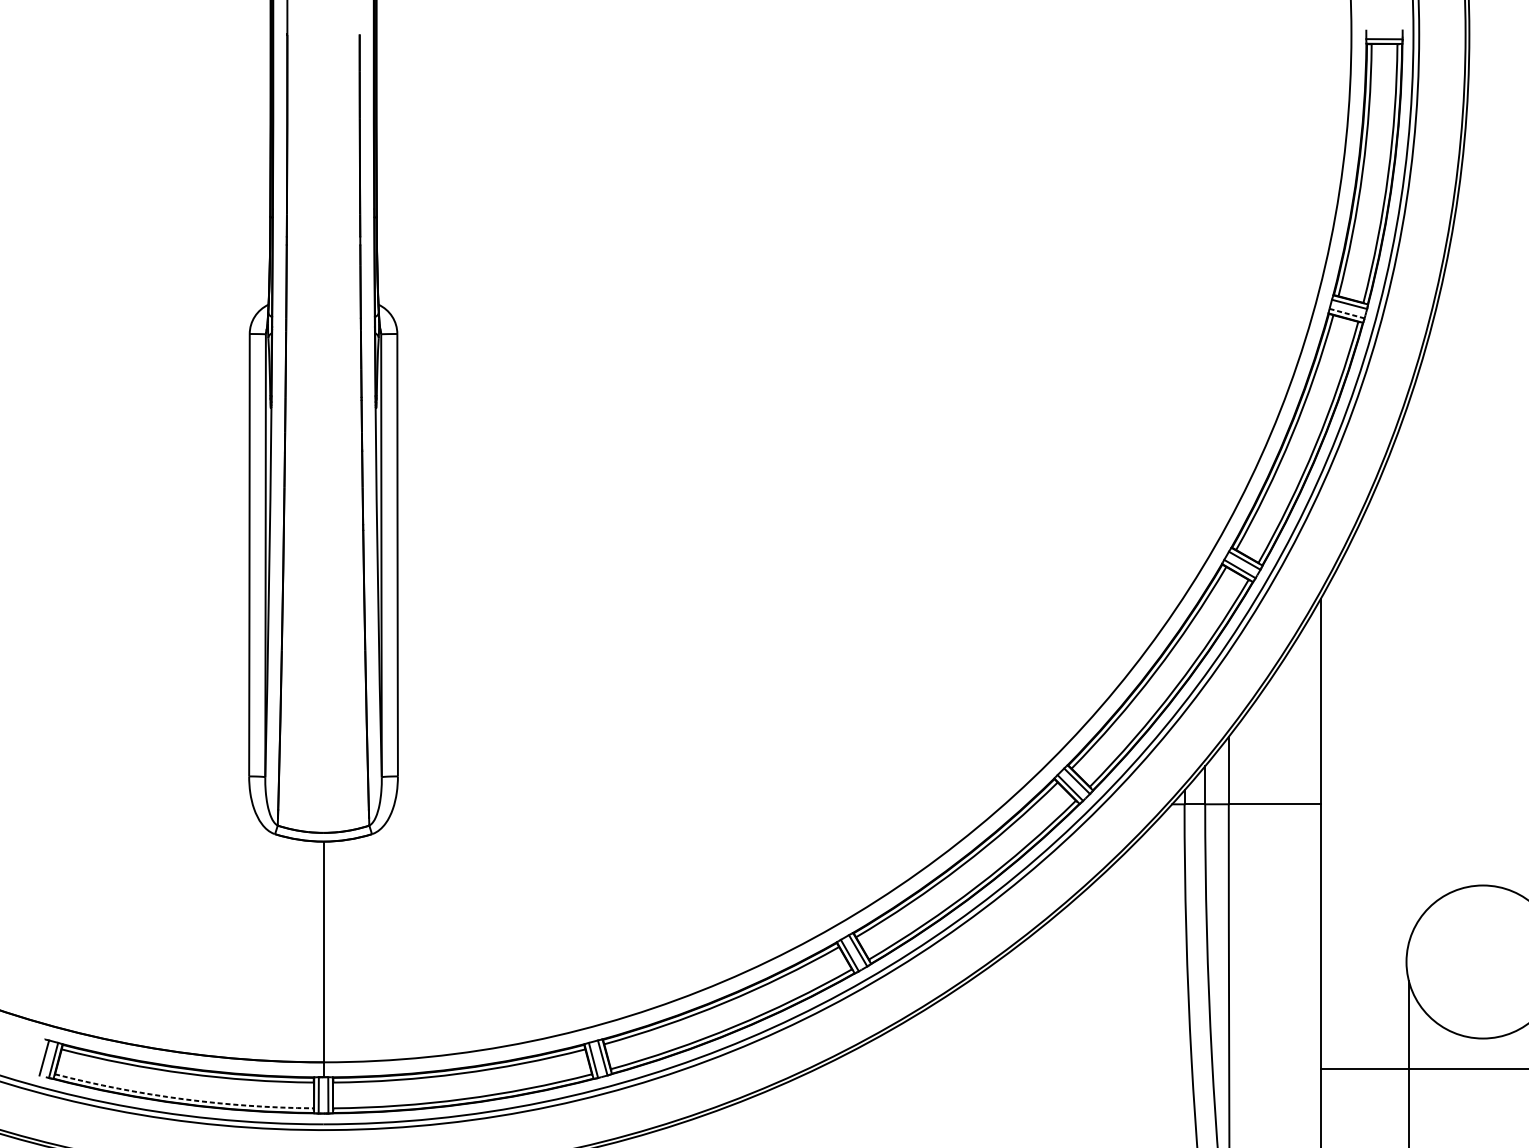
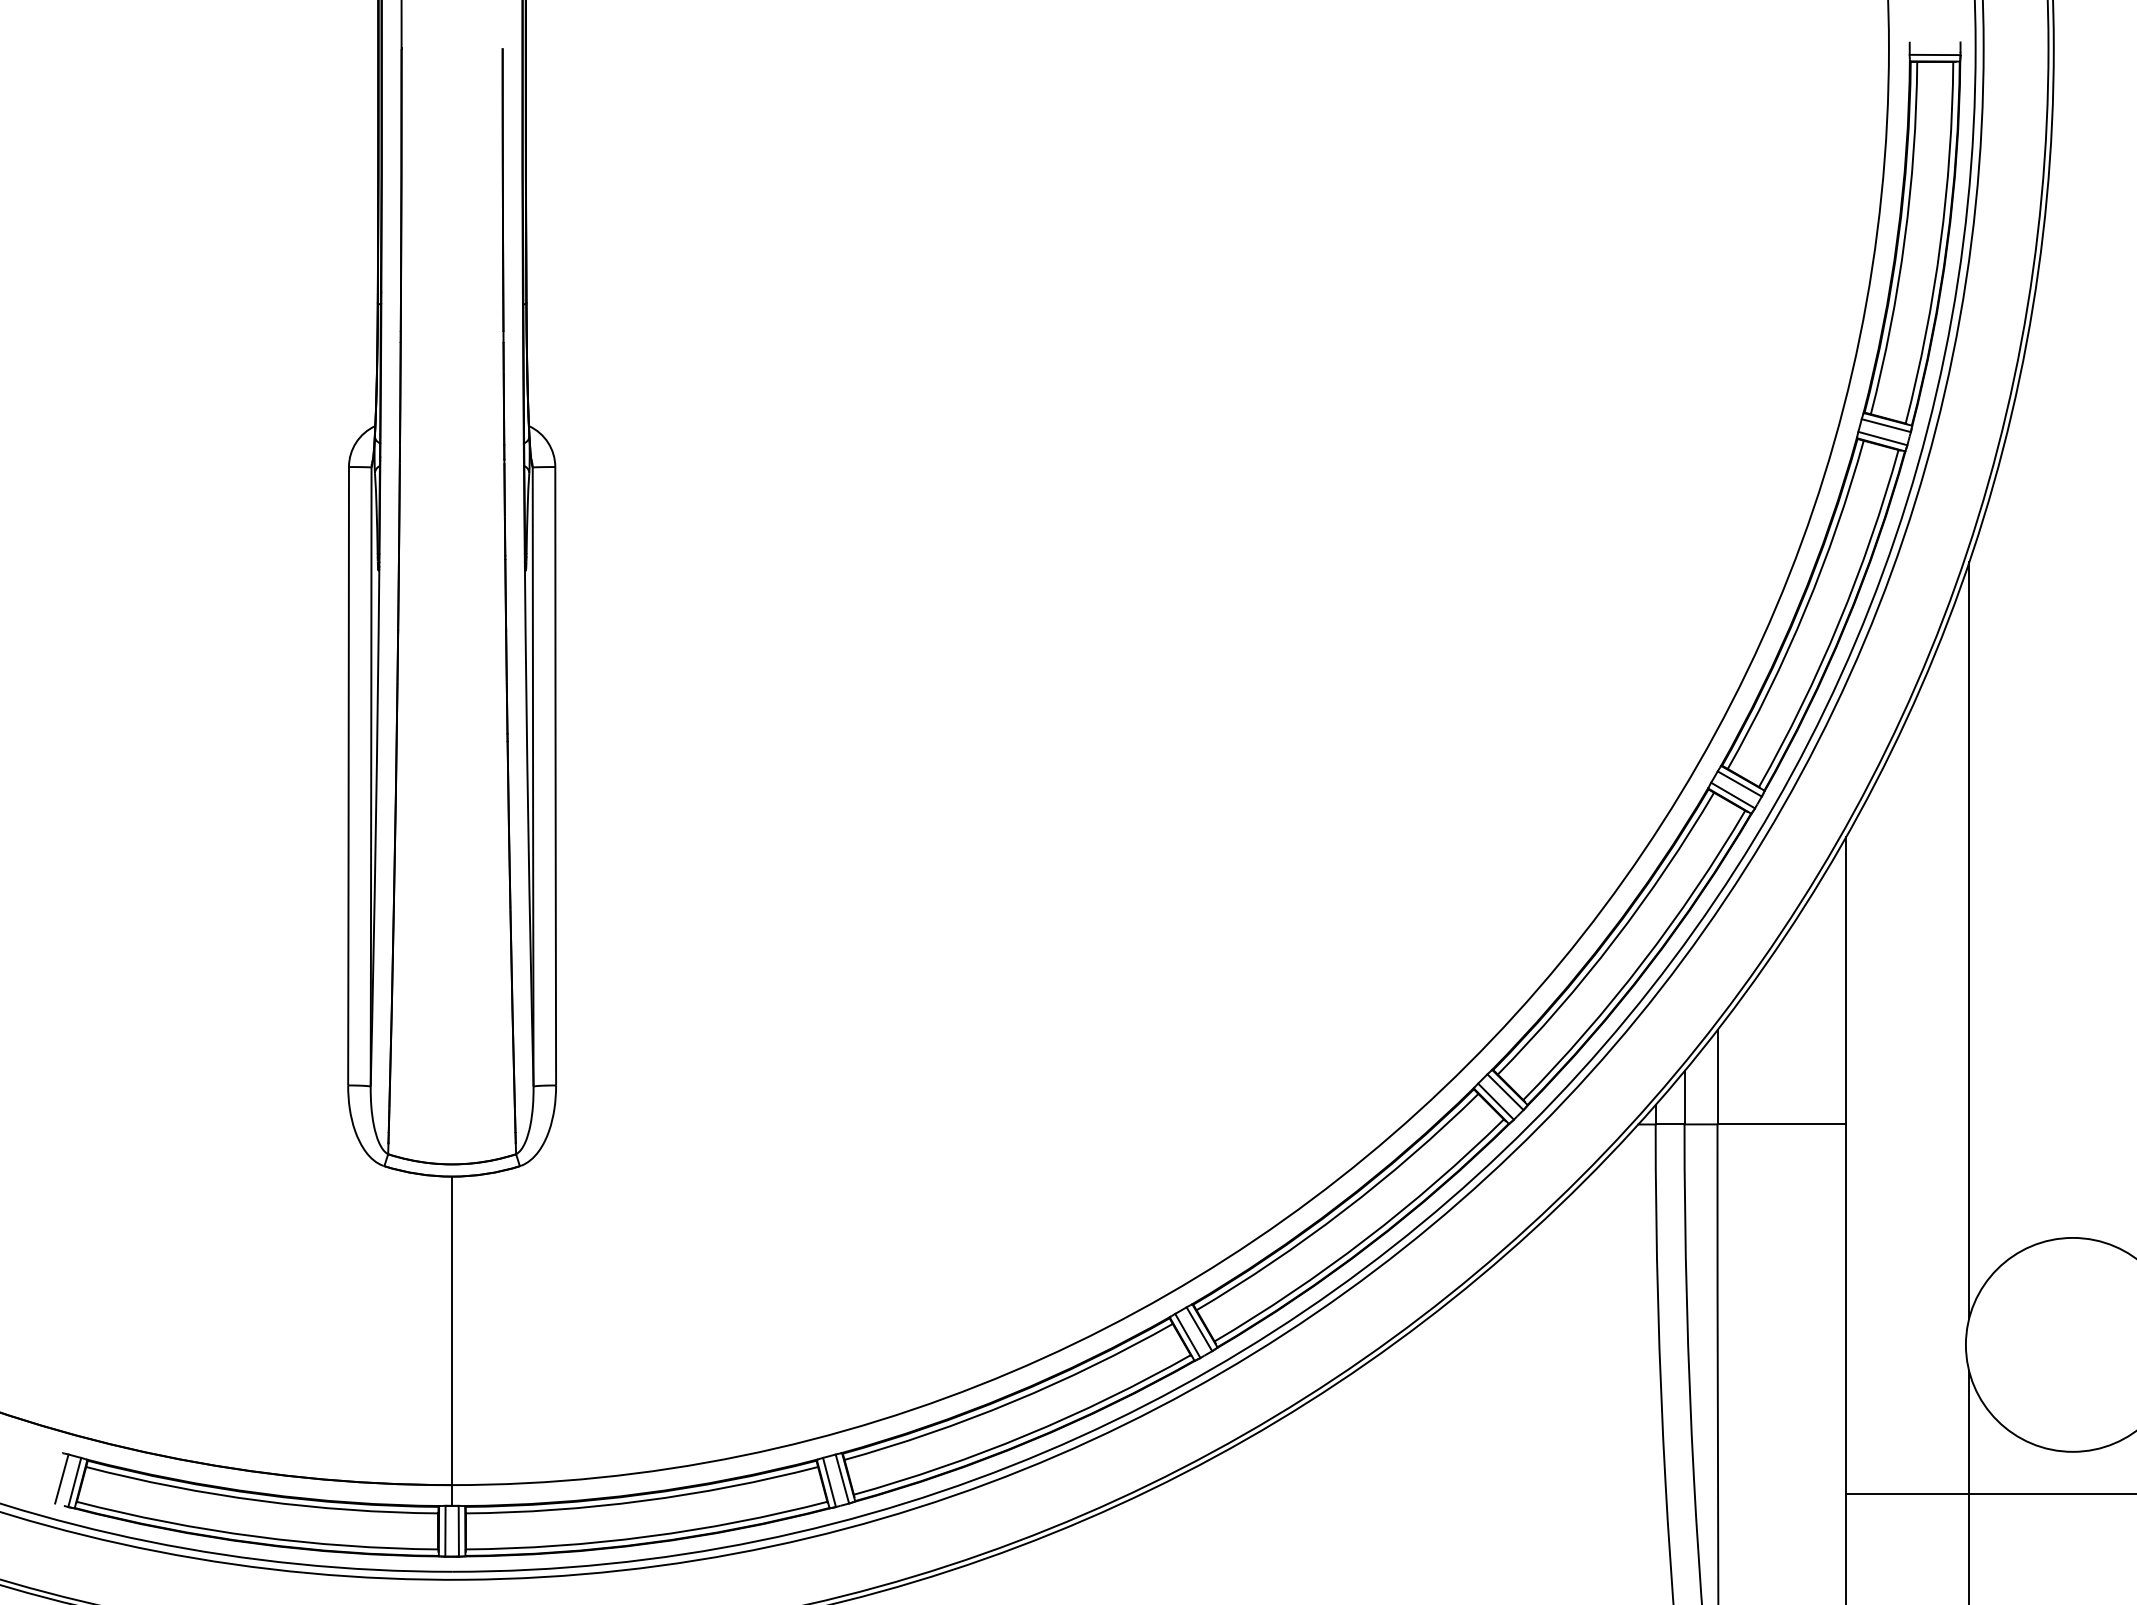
line: (1347, 313) -> (1883, 438), dashed -> solid
line: (1409, 672) -> (1969, 939), added
arc: (183, 1099) -> (256, 1536), dashed -> solid

